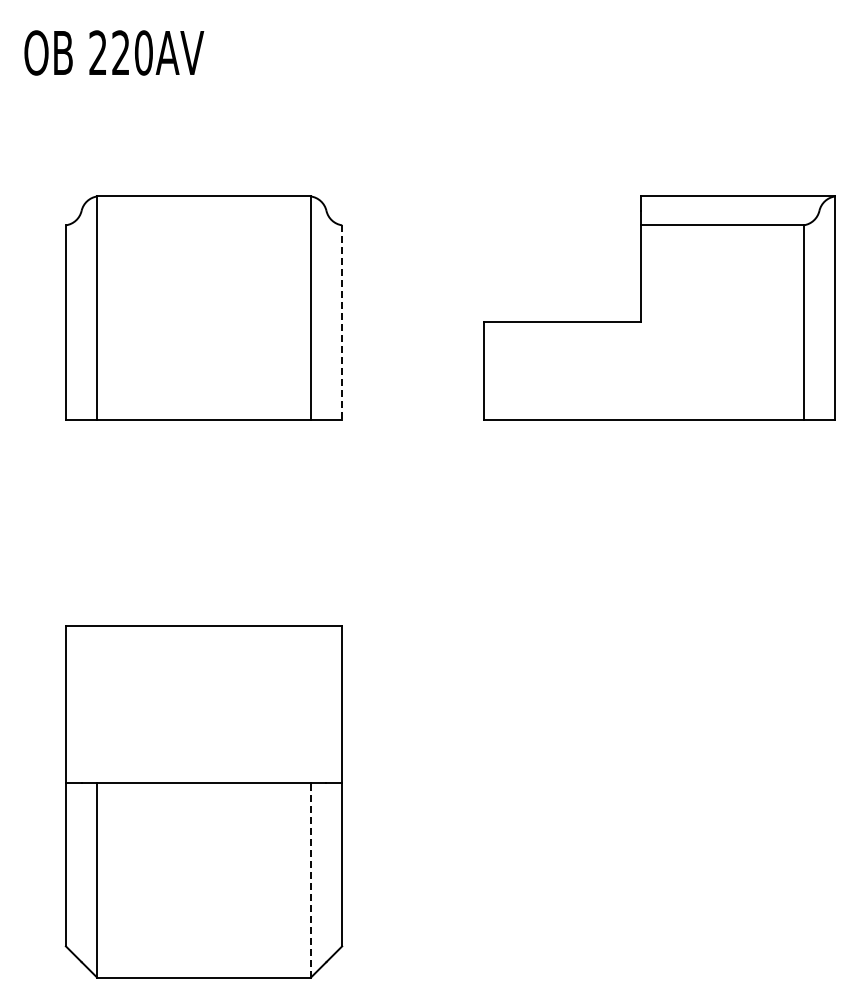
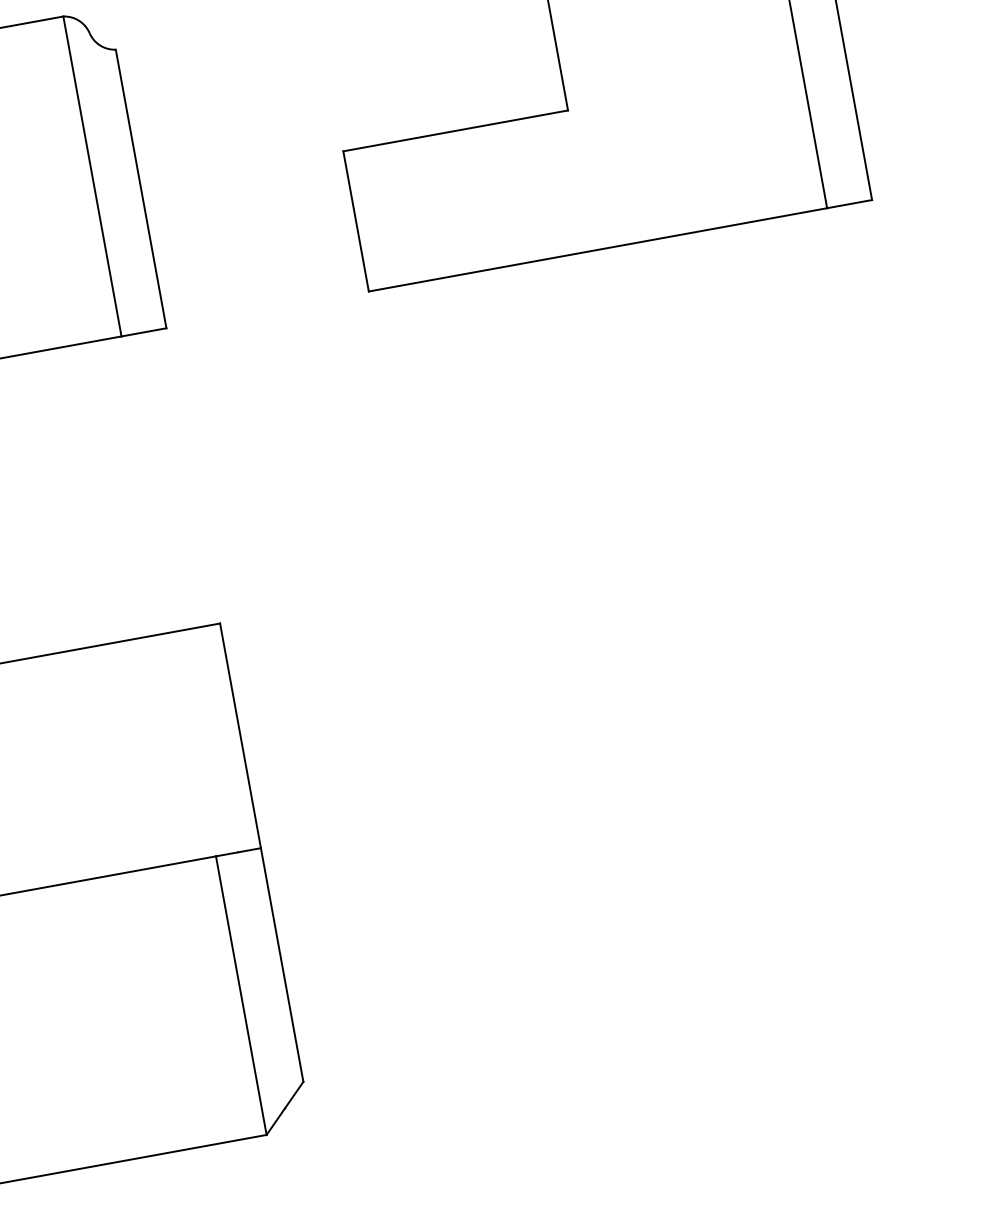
line: (342, 323) -> (141, 190), dashed -> solid
line: (310, 879) -> (240, 994), dashed -> solid

